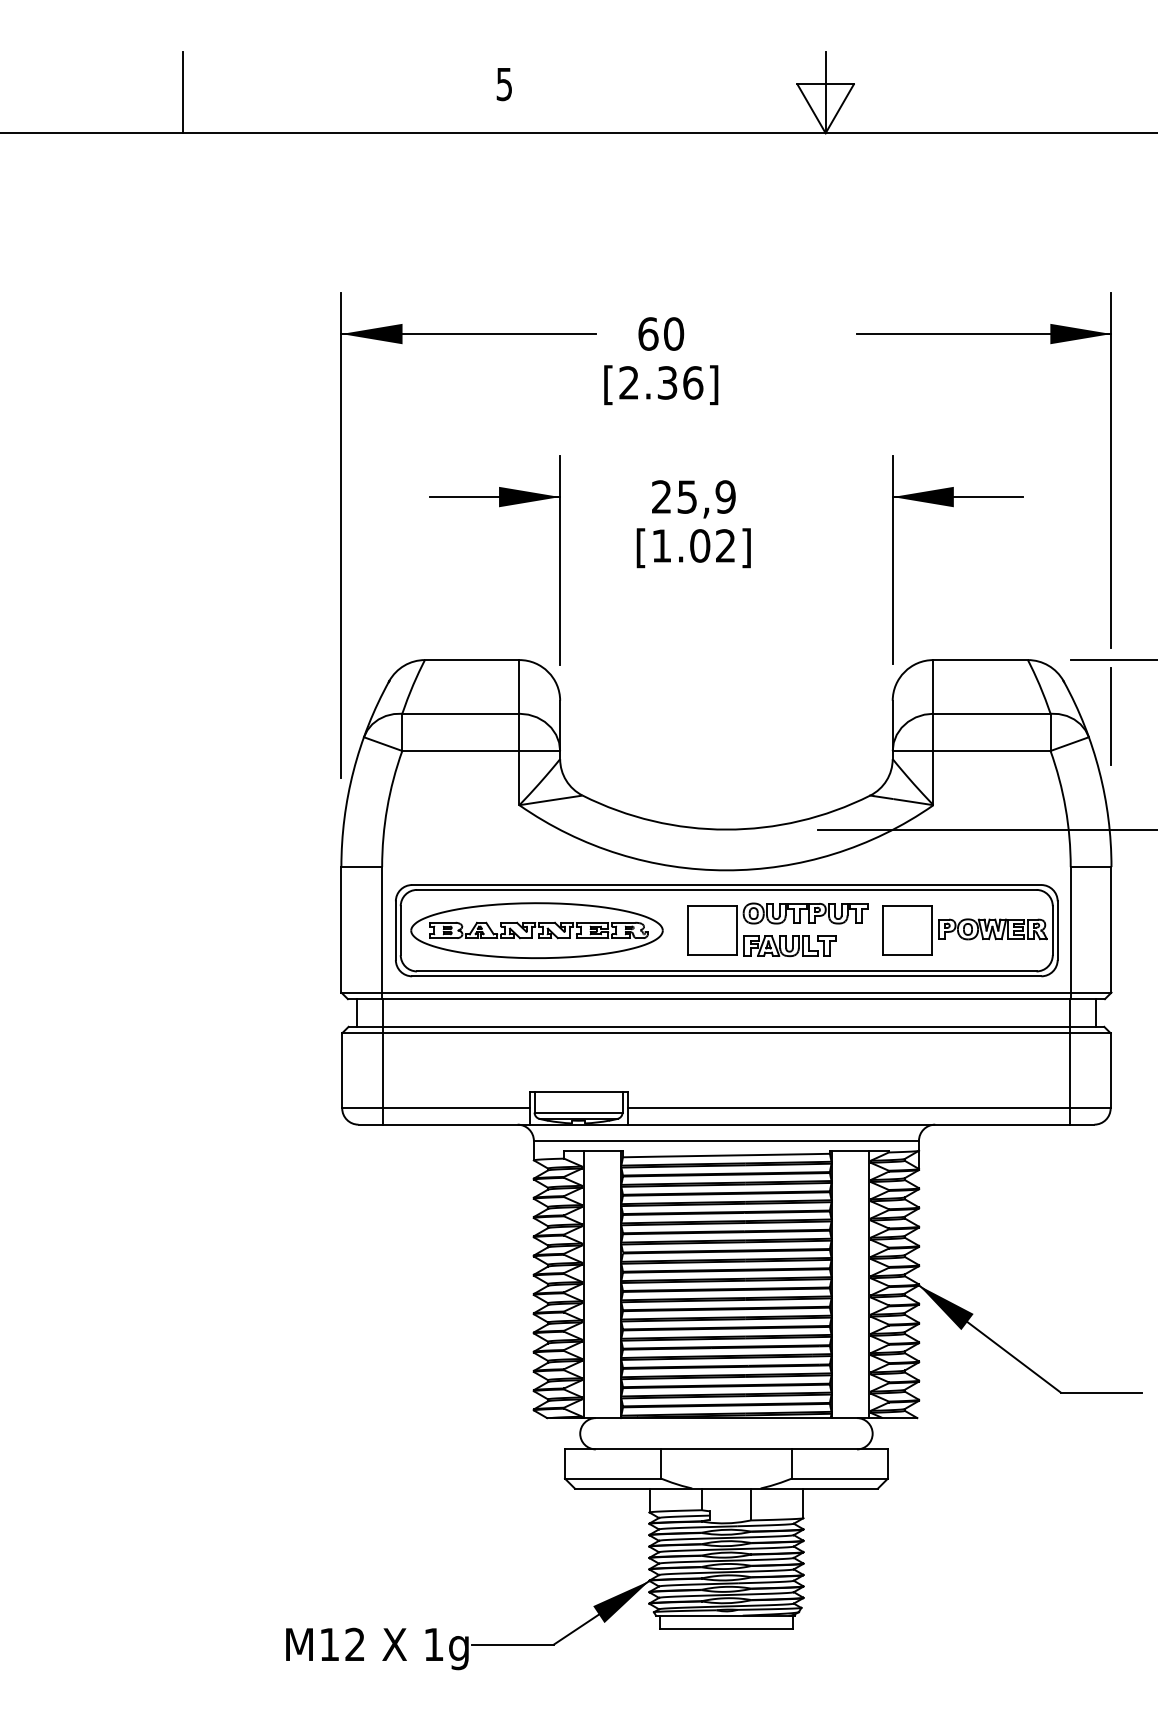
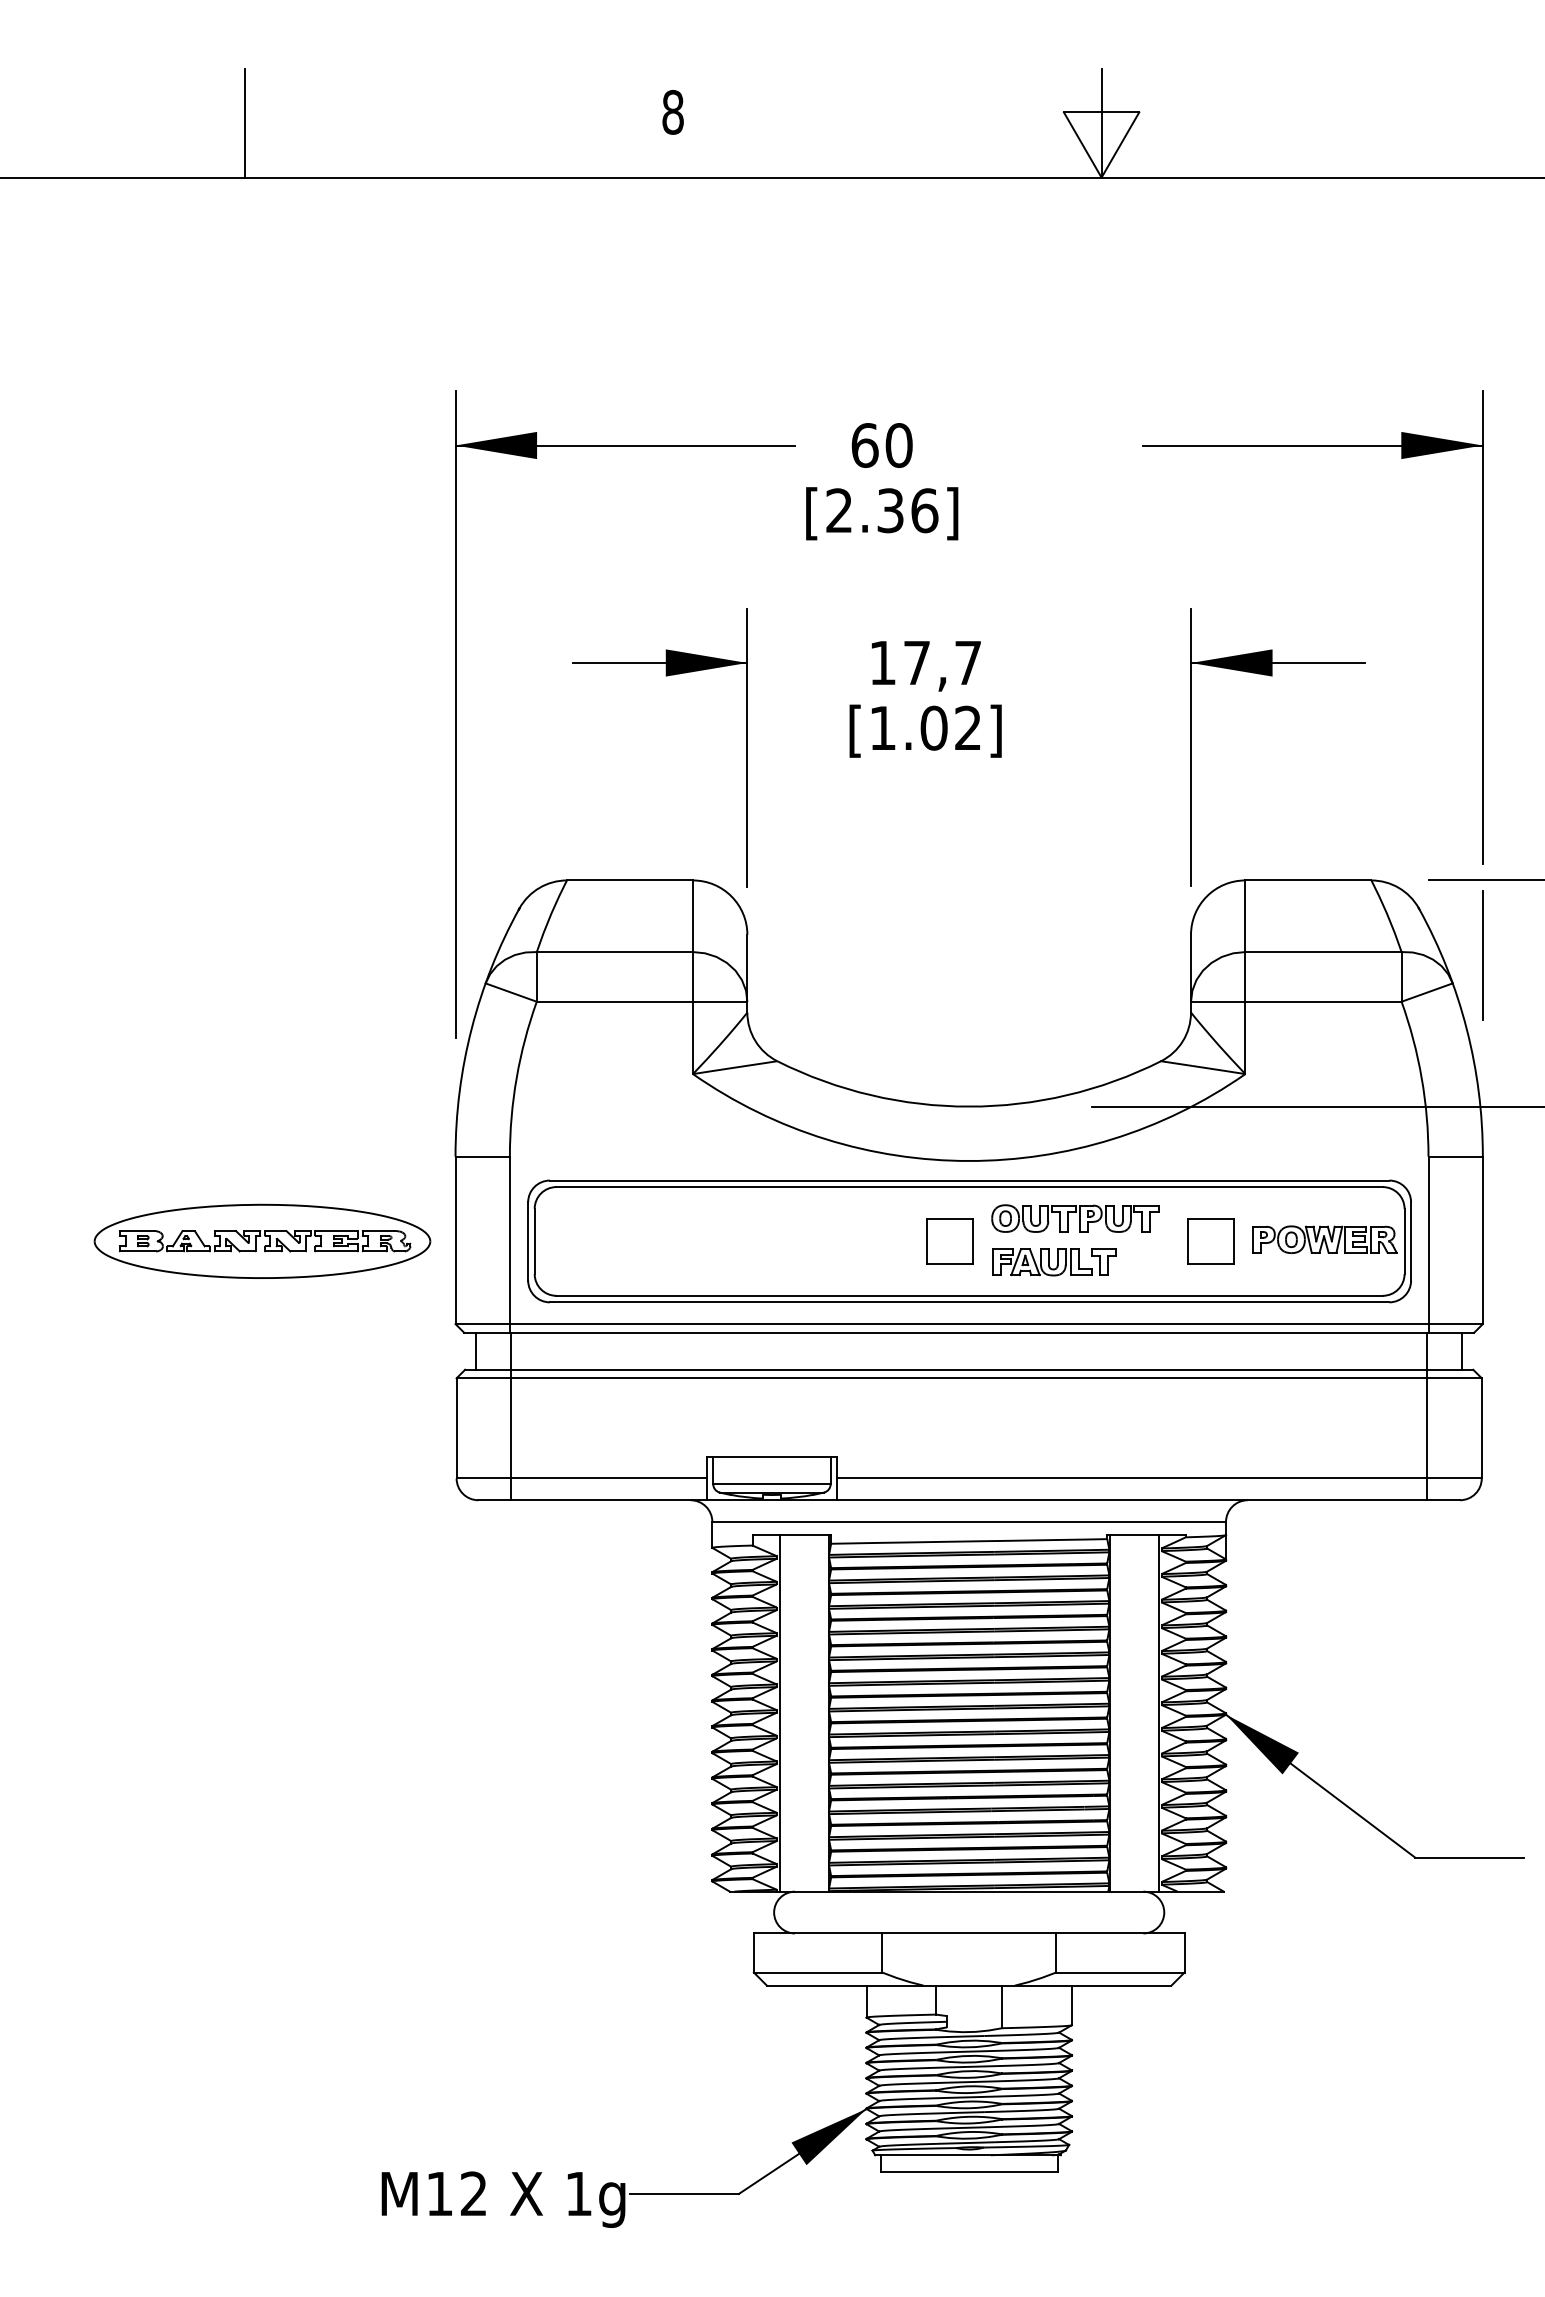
text: (504, 83) -> (672, 111), 5 -> 8
text: (693, 496) -> (925, 662), 25,9 -> 17,7
part: (537, 929) -> (262, 1240), moved
part: (711, 930) -> (949, 1241), size x0.7
part: (907, 930) -> (1210, 1241), size x0.7

